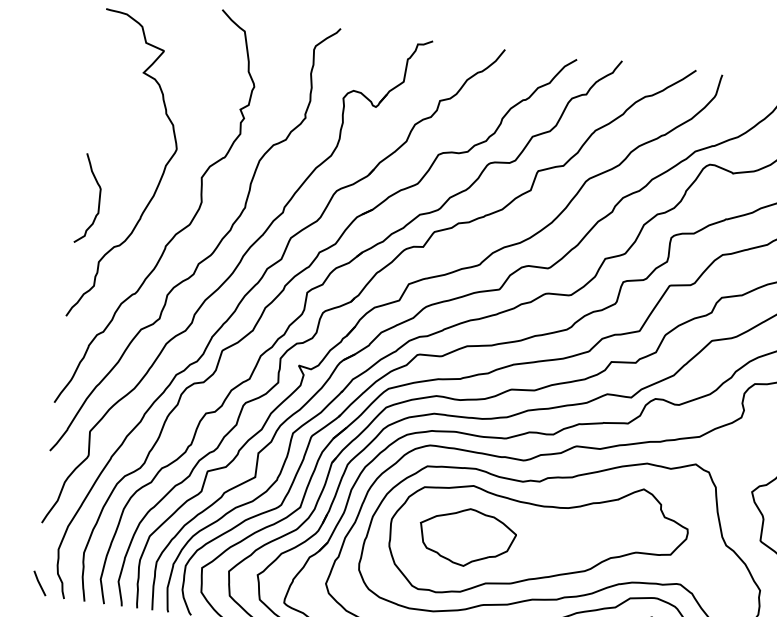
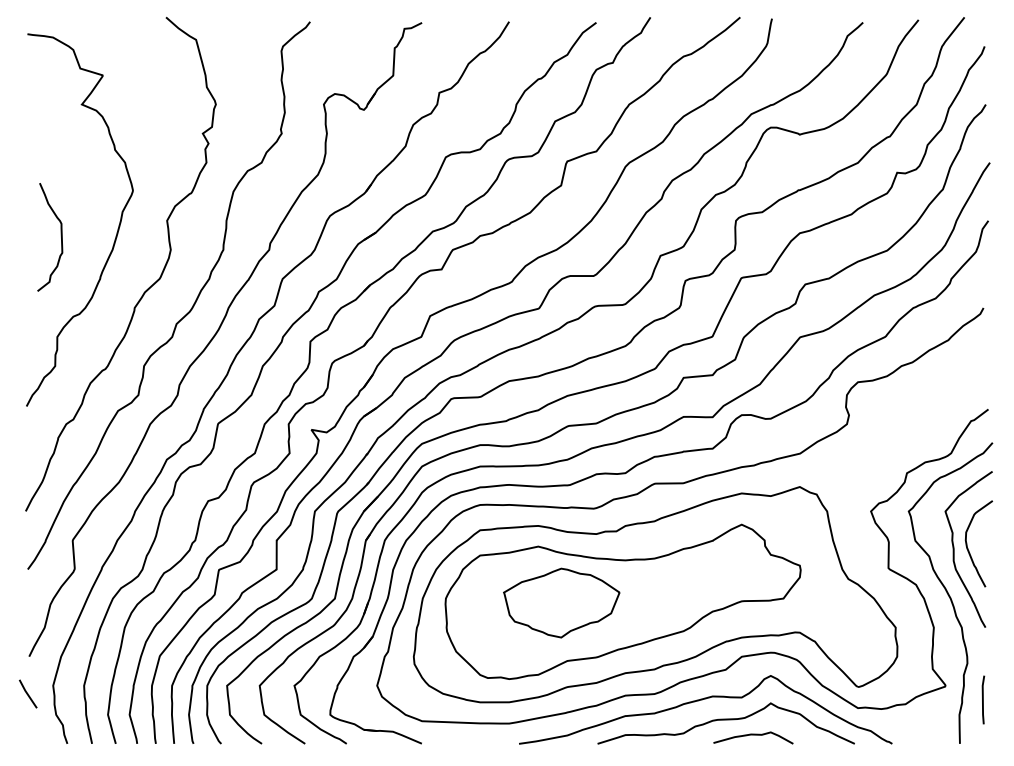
curve: (98, 199) -> (60, 236), moved
part: (467, 537) -> (561, 602), moved
line: (40, 583) -> (28, 693), moved

